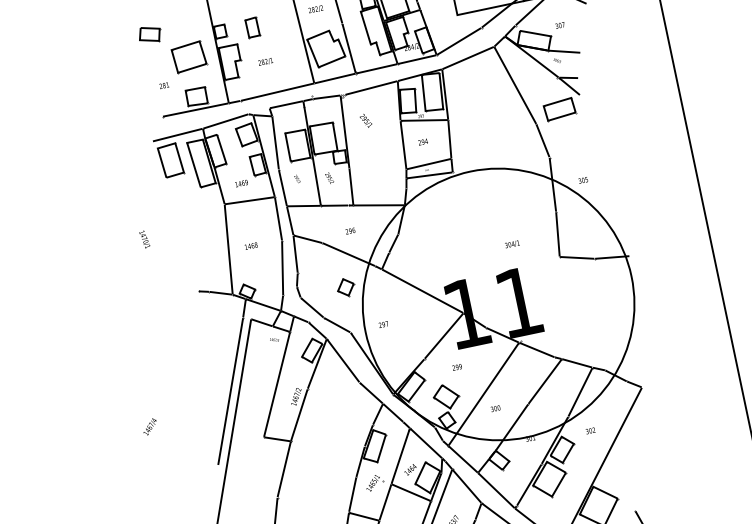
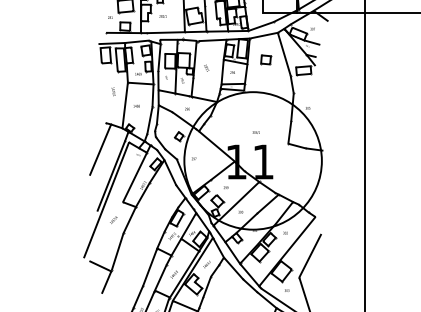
part: (483, 102) -> (266, 59), added
text: (365, 119) -> (206, 67), moved
text: (144, 238) -> (113, 91), moved
text: (510, 244) -> (255, 132), moved
line: (198, 344) -> (100, 149), added
text: (149, 425) -> (113, 219), moved
line: (646, 464) -> (309, 255), added

